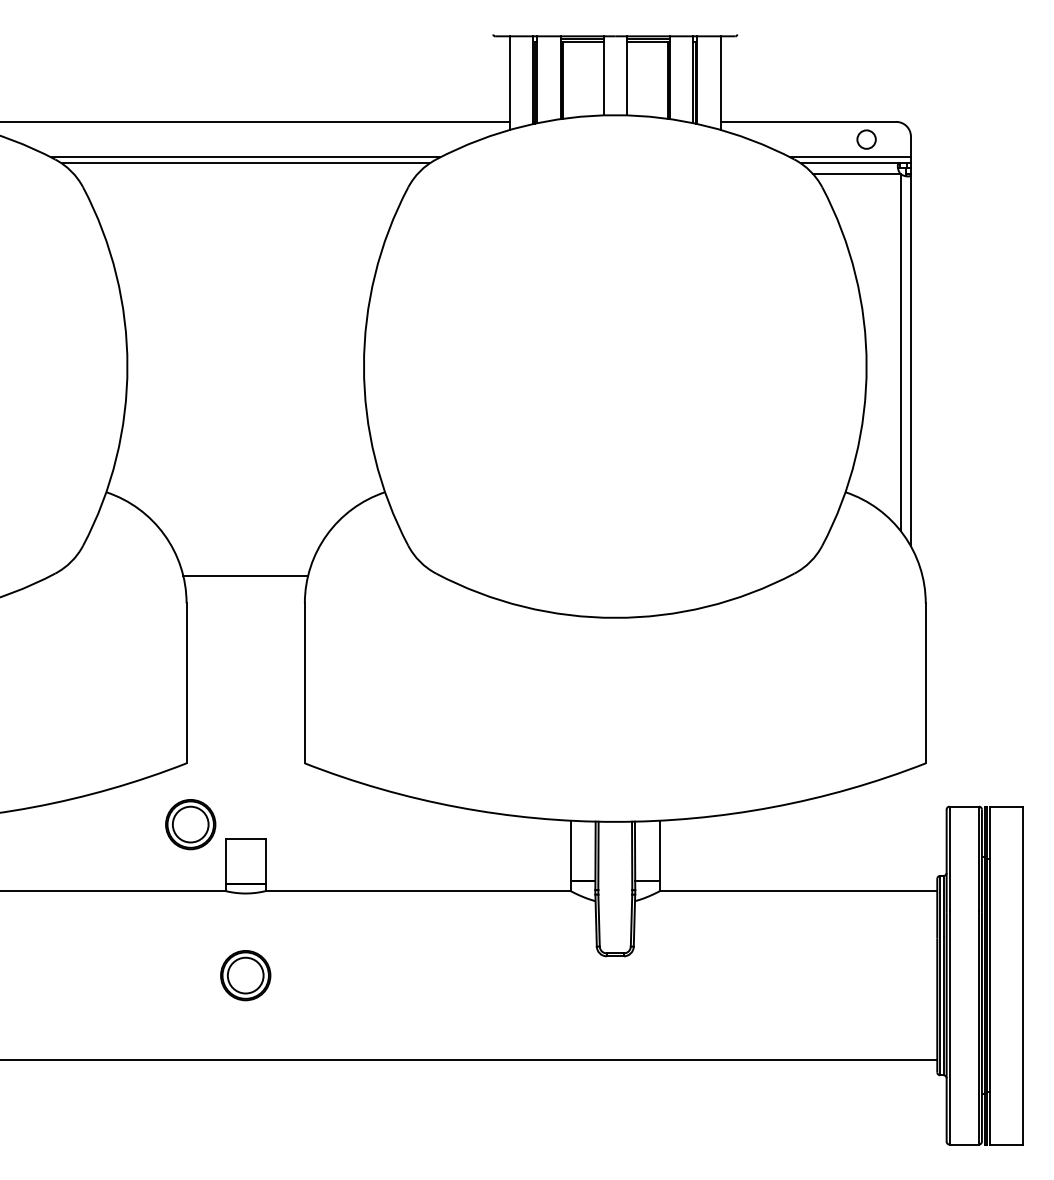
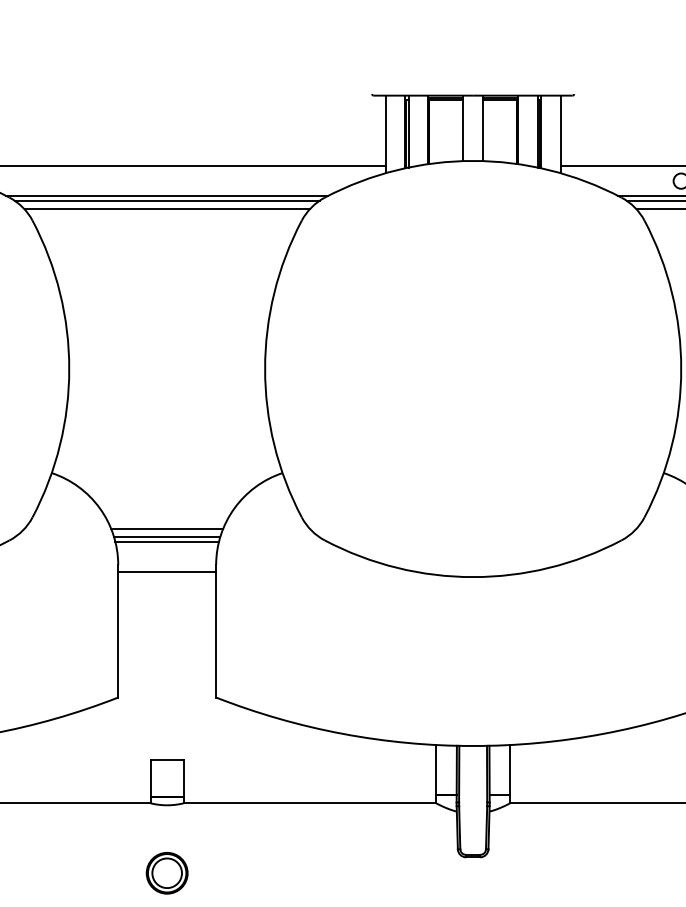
line: (245, 173) -> (167, 209), added
line: (245, 559) -> (167, 528), added
line: (245, 569) -> (167, 537), added
line: (245, 611) -> (167, 571), added
part: (190, 824) -> (121, 748), removed

